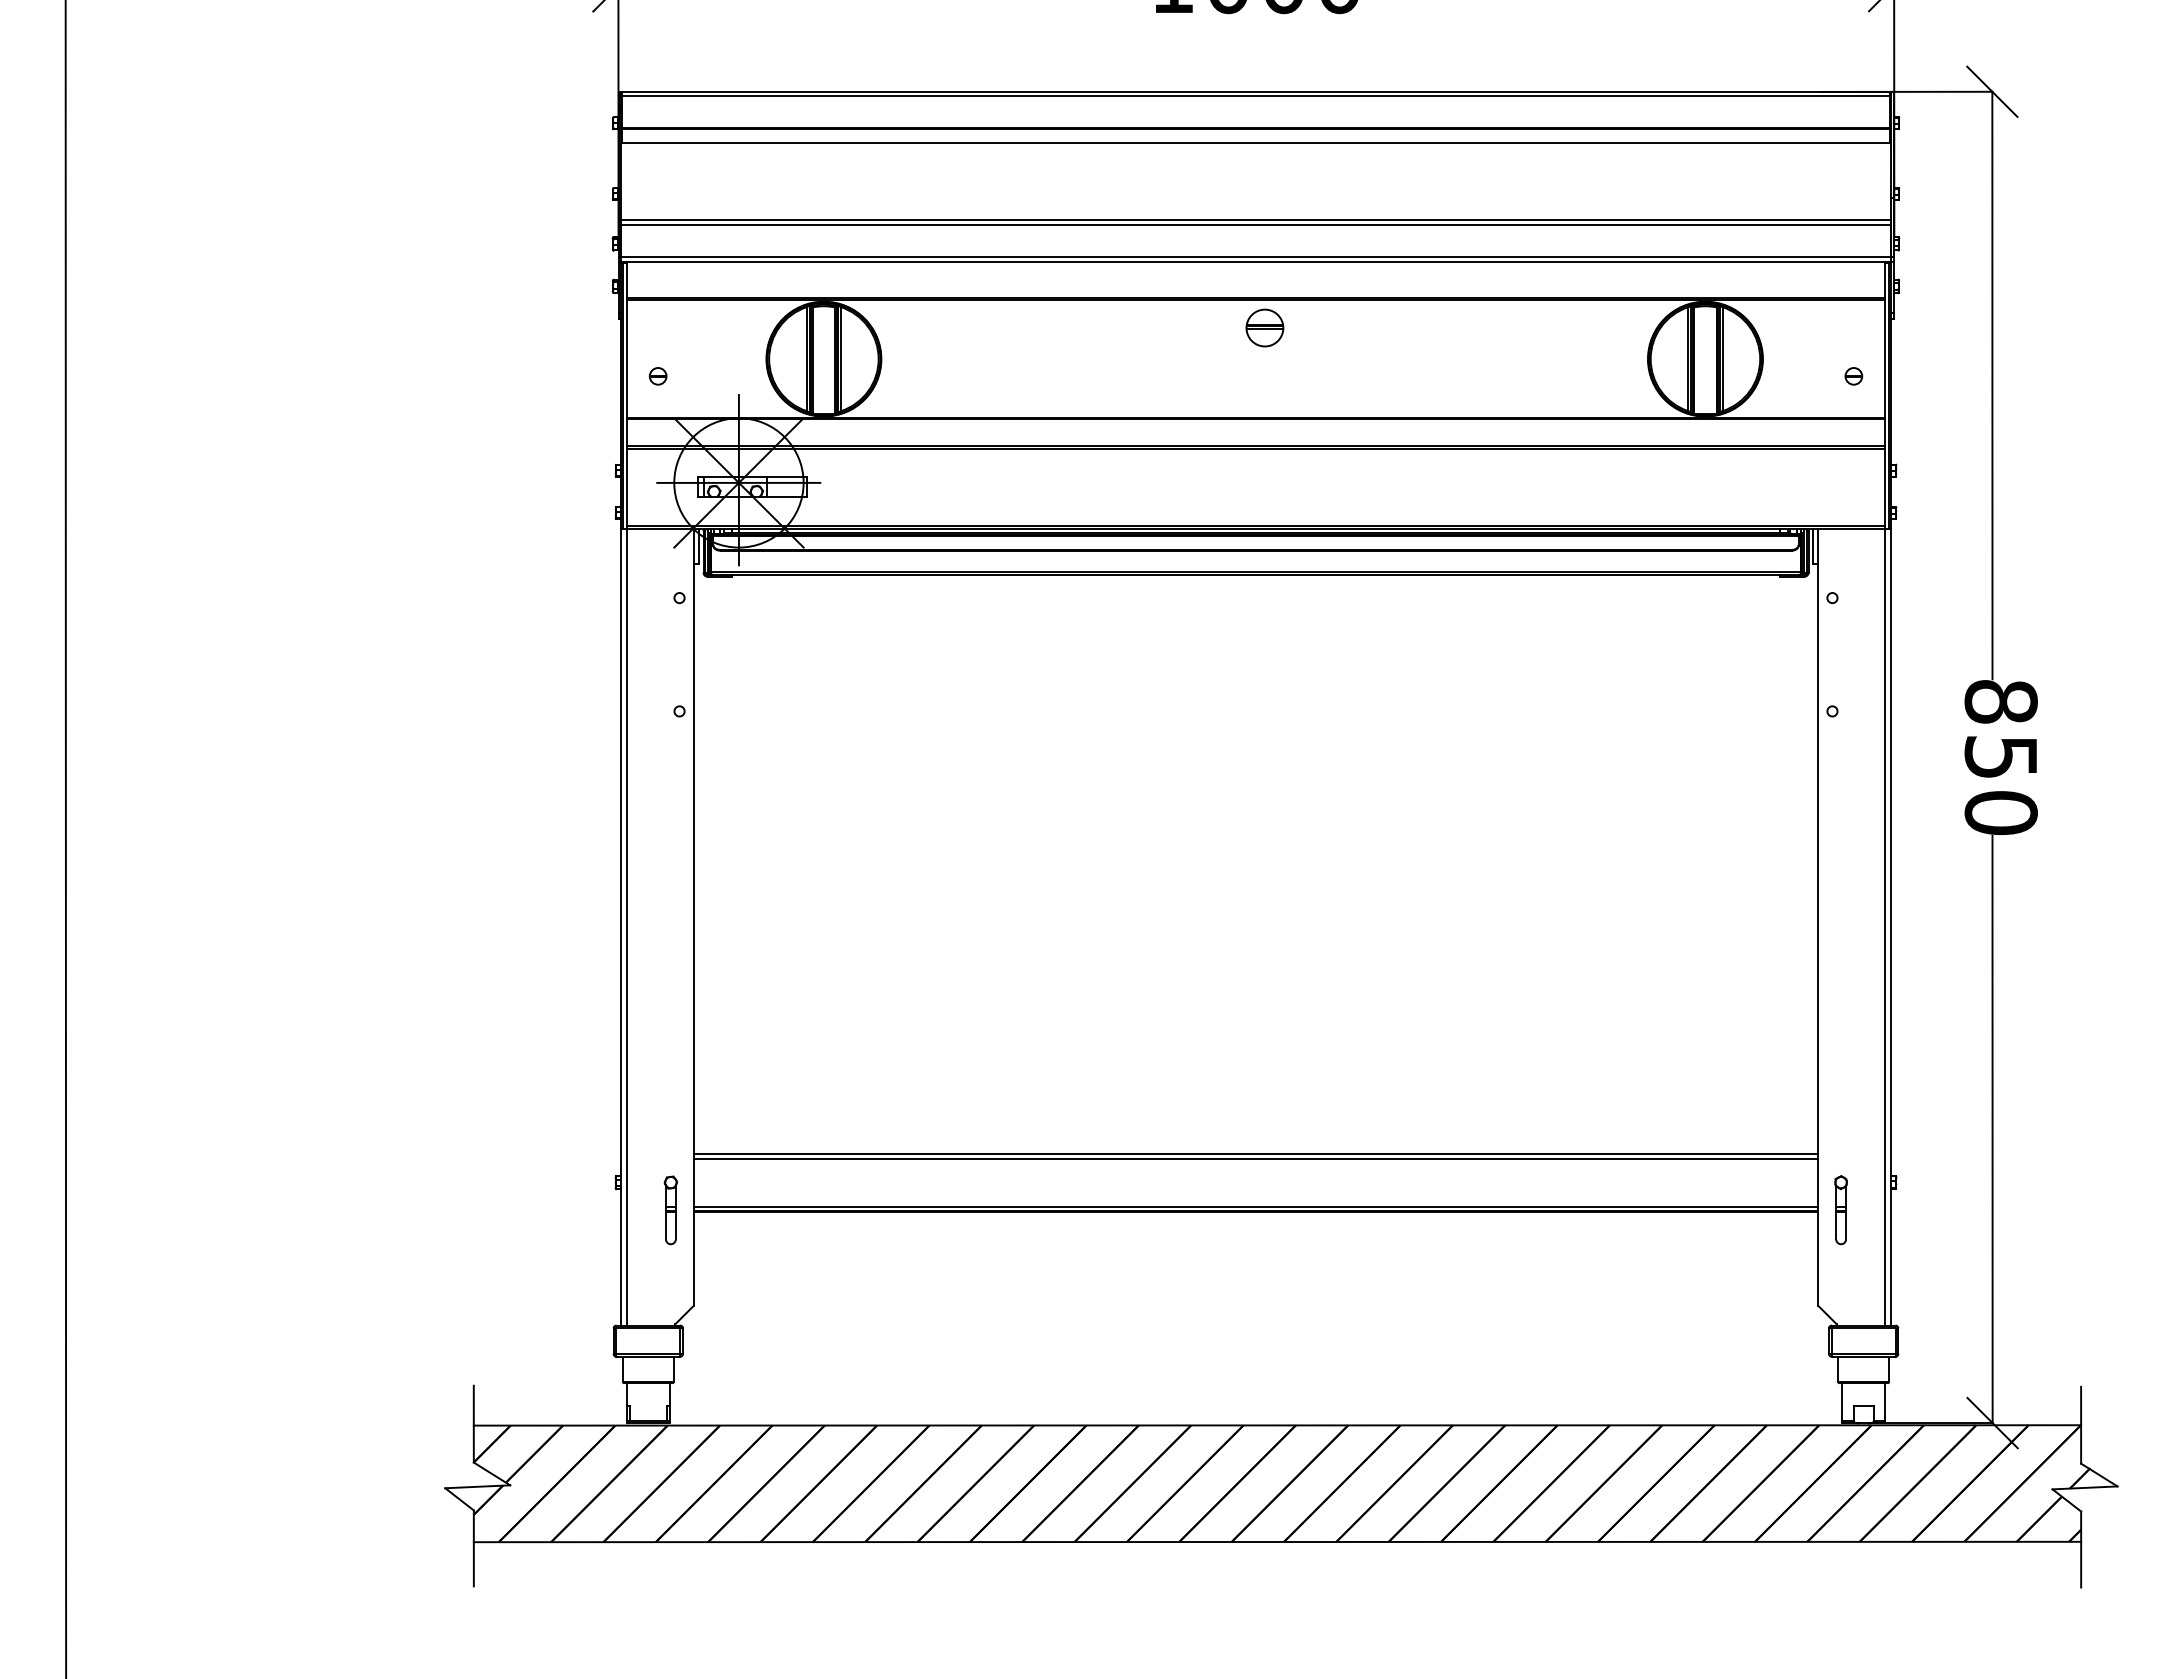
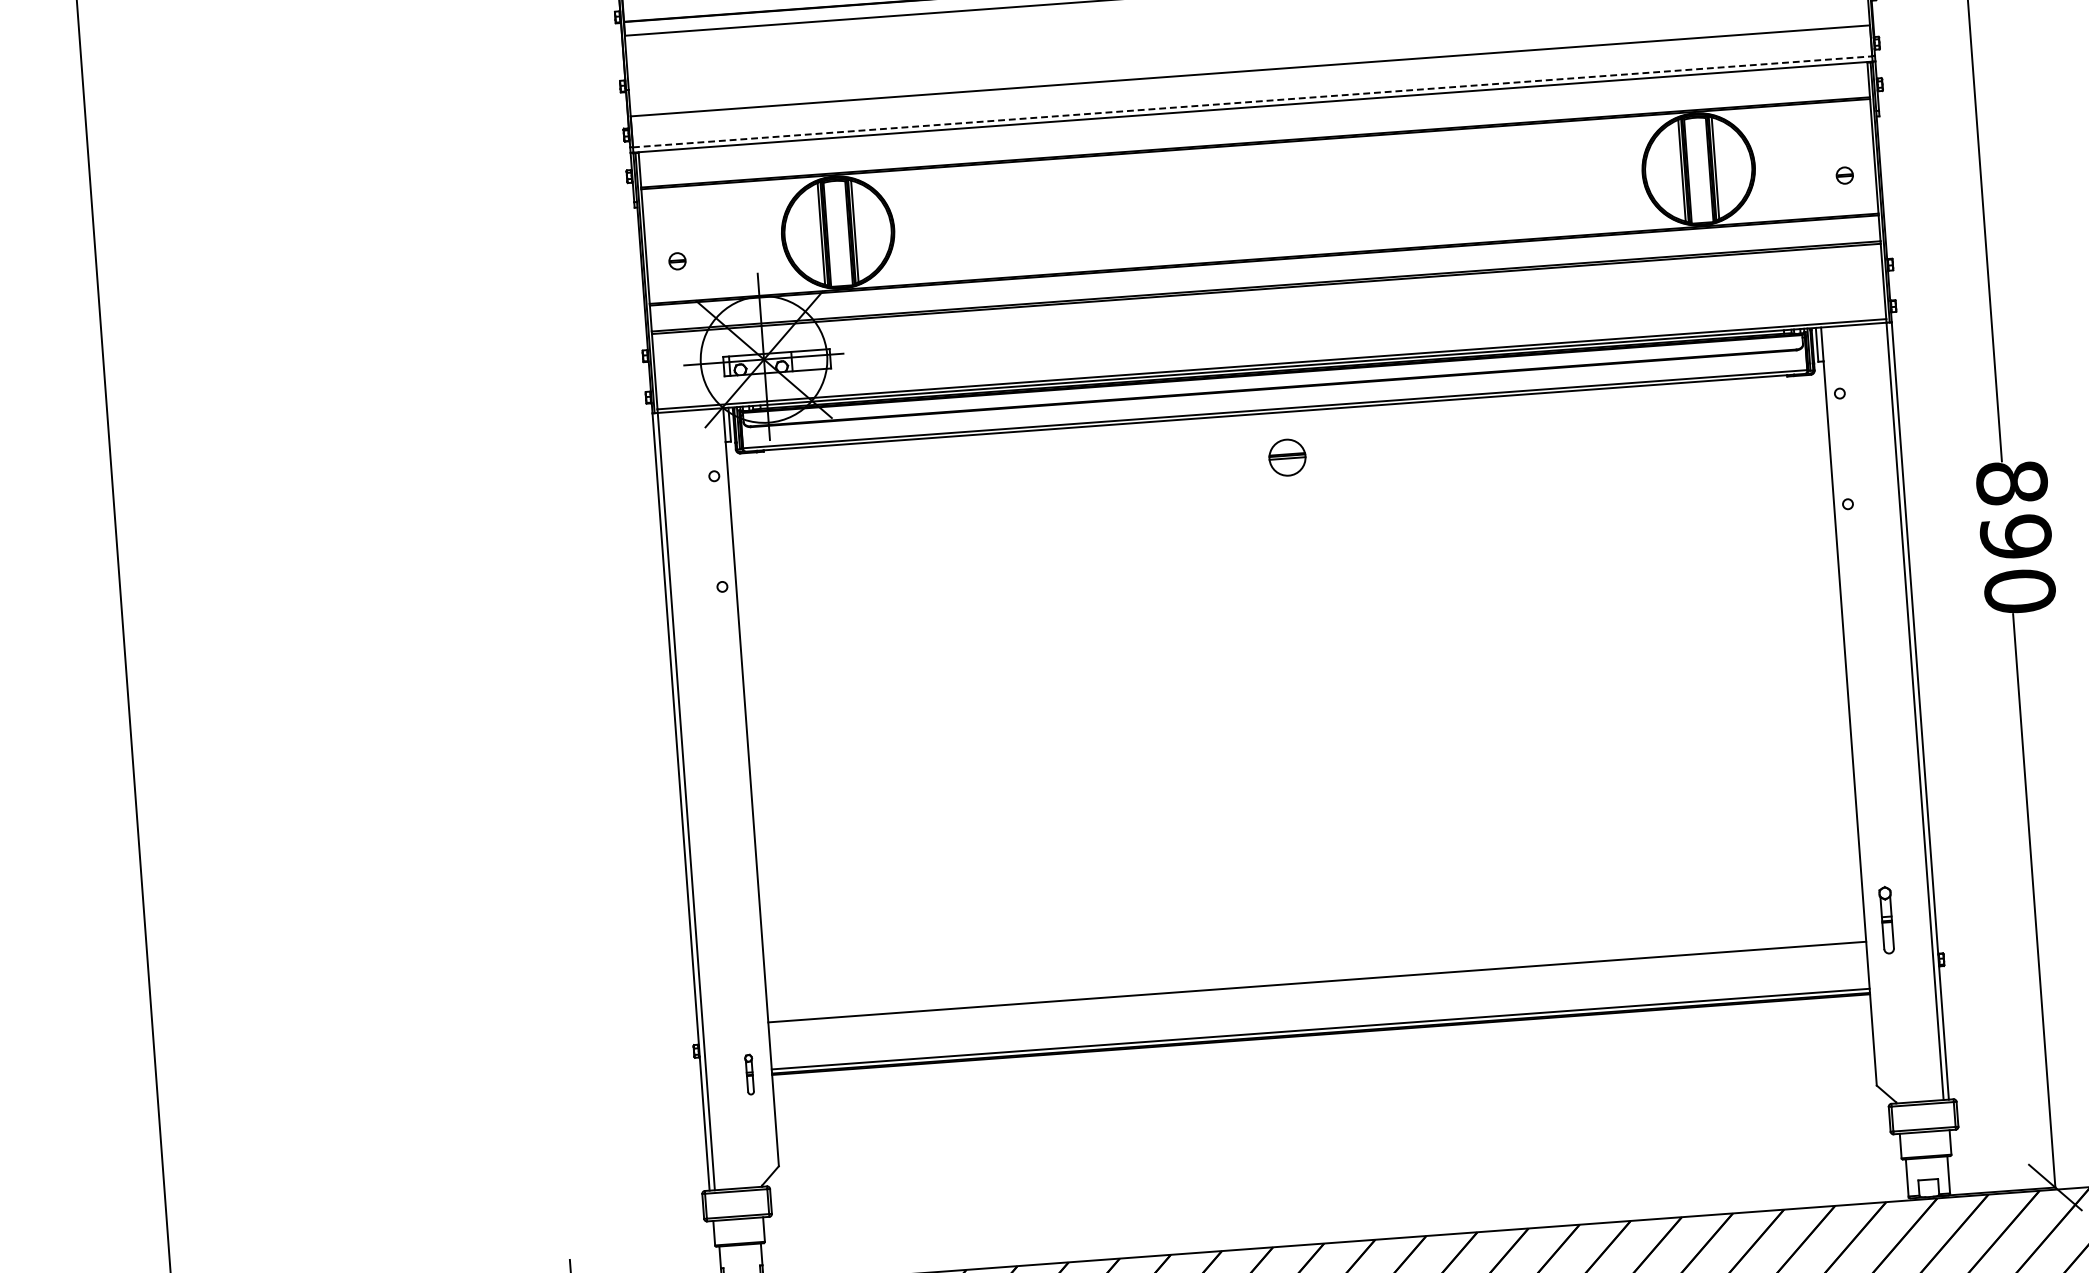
line: (1255, 219) -> (1249, 65), removed
line: (1256, 256) -> (1253, 101), solid -> dashed
part: (1264, 327) -> (1287, 457), moved
text: (2000, 757) -> (2015, 537), 850 -> 890
line: (1255, 1154) -> (1316, 978), removed
part: (670, 1210) -> (749, 1074), size x0.6
part: (1840, 1210) -> (1886, 920), moved

